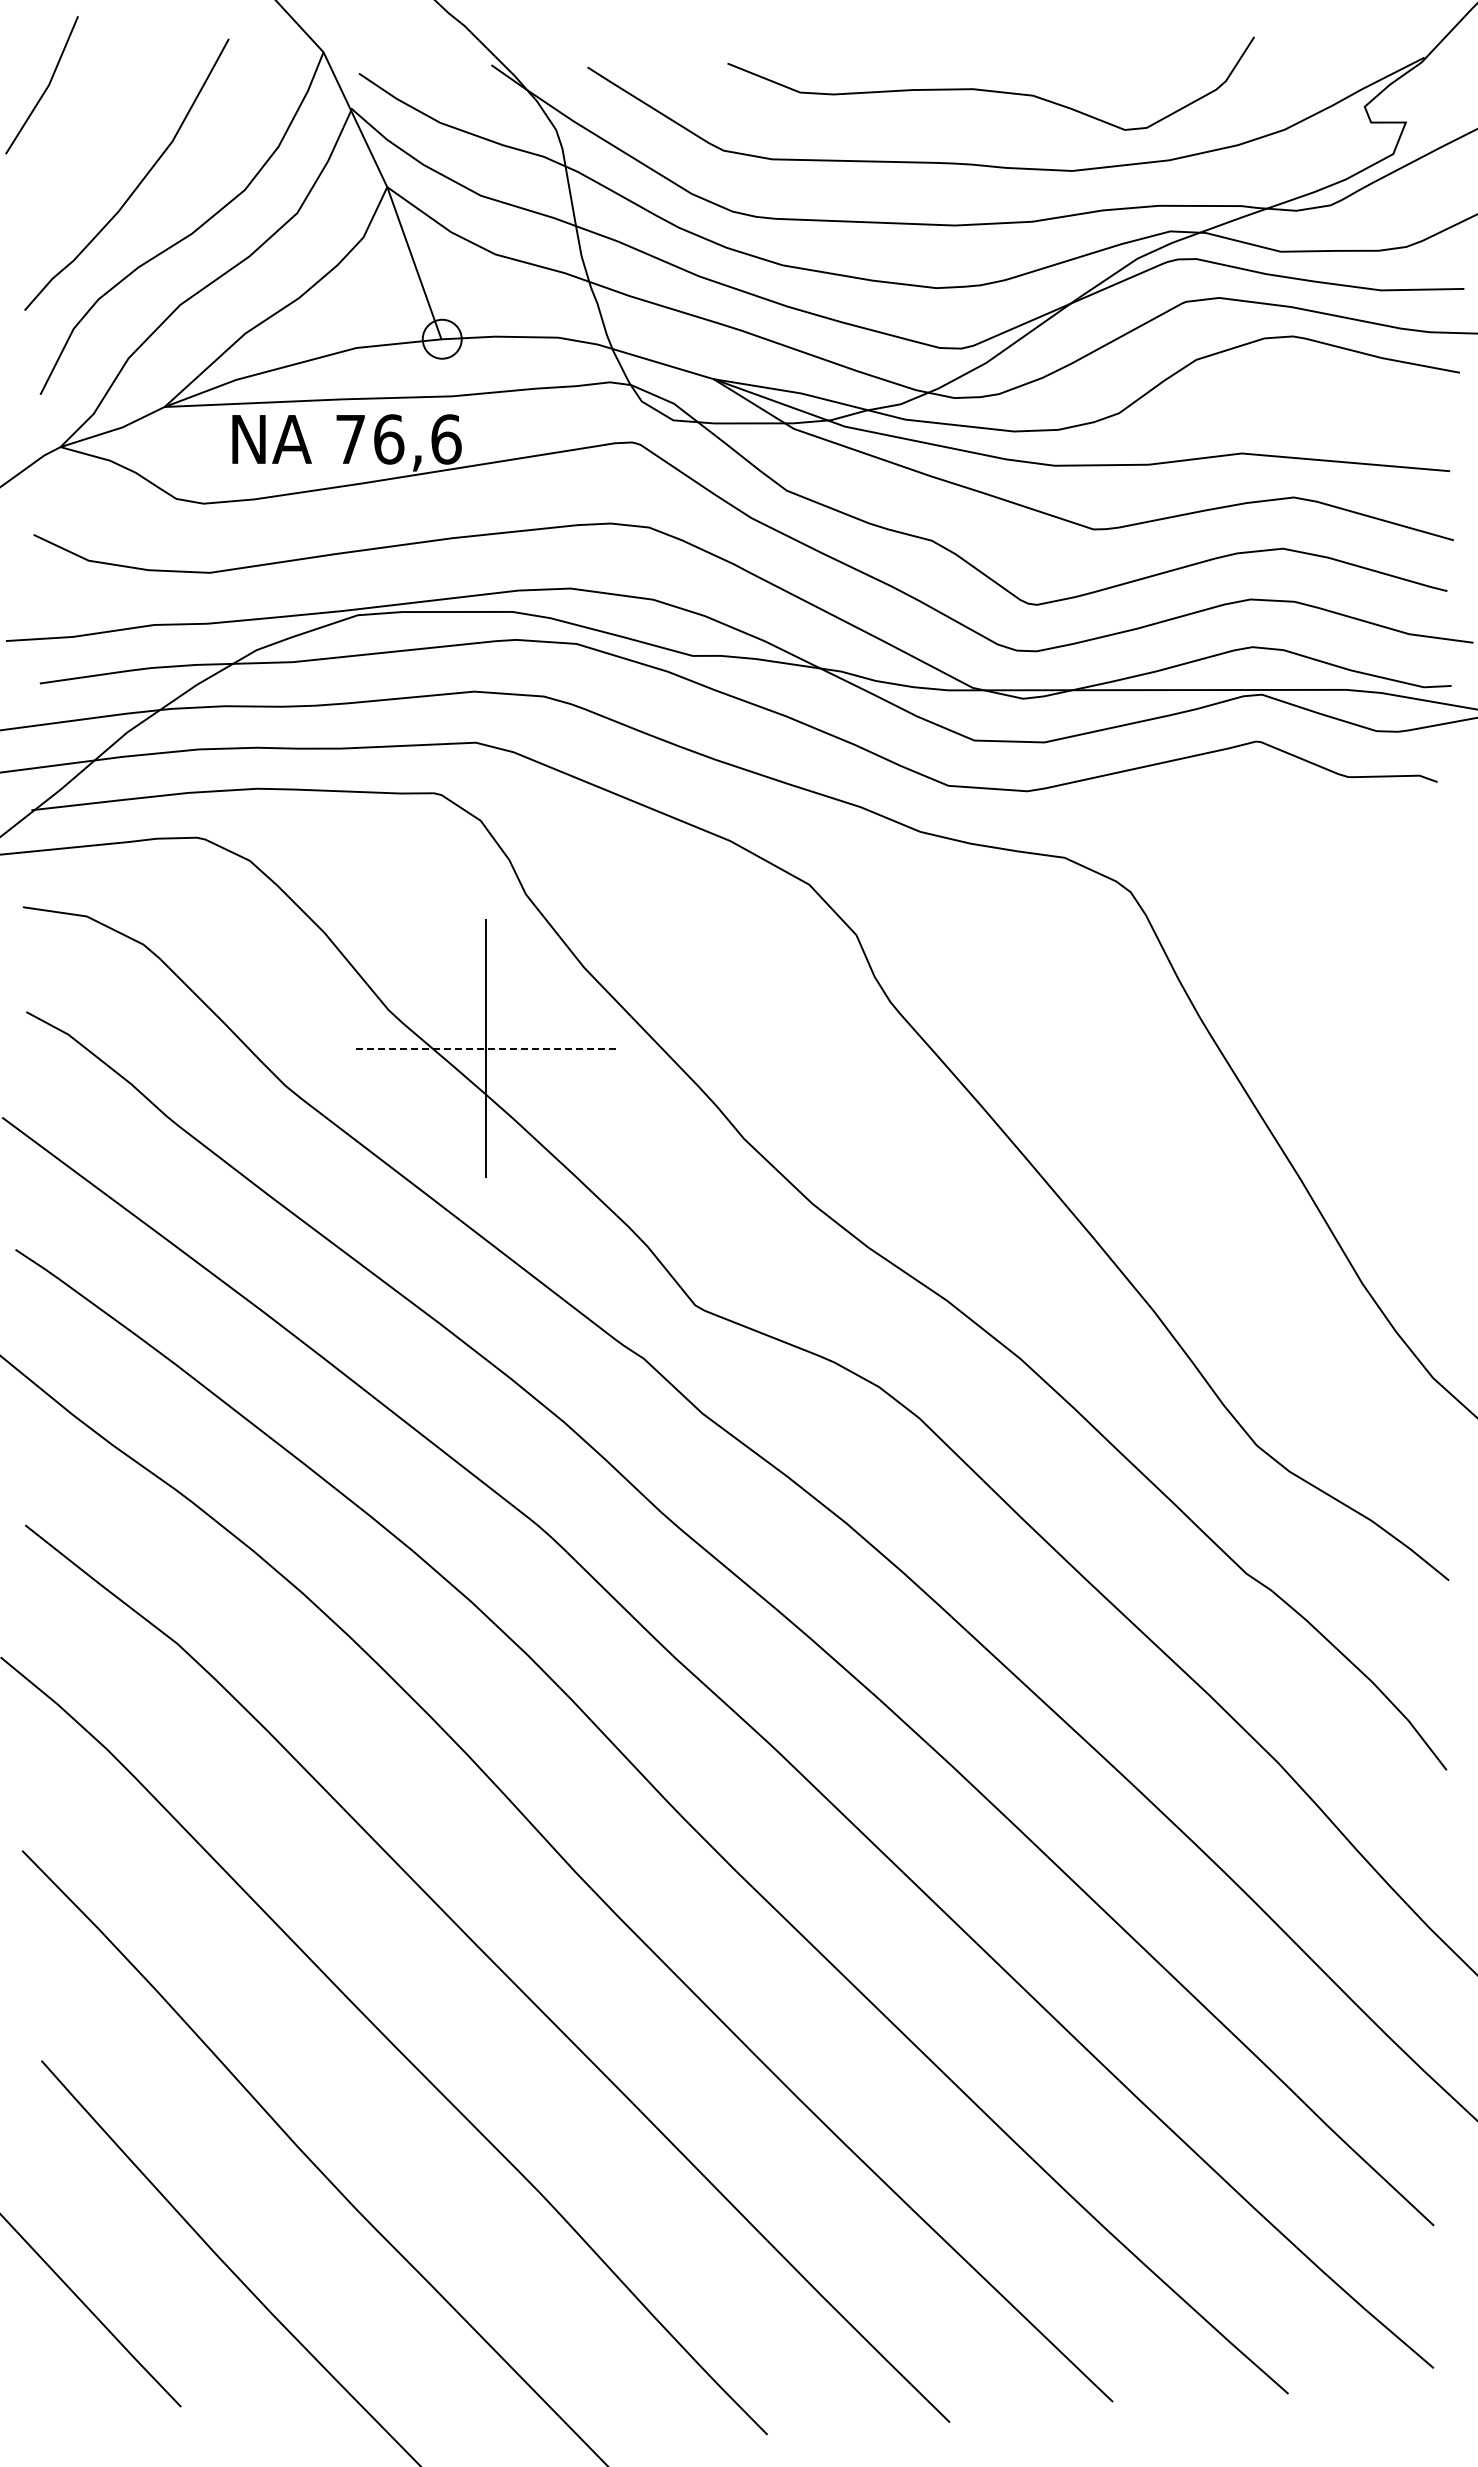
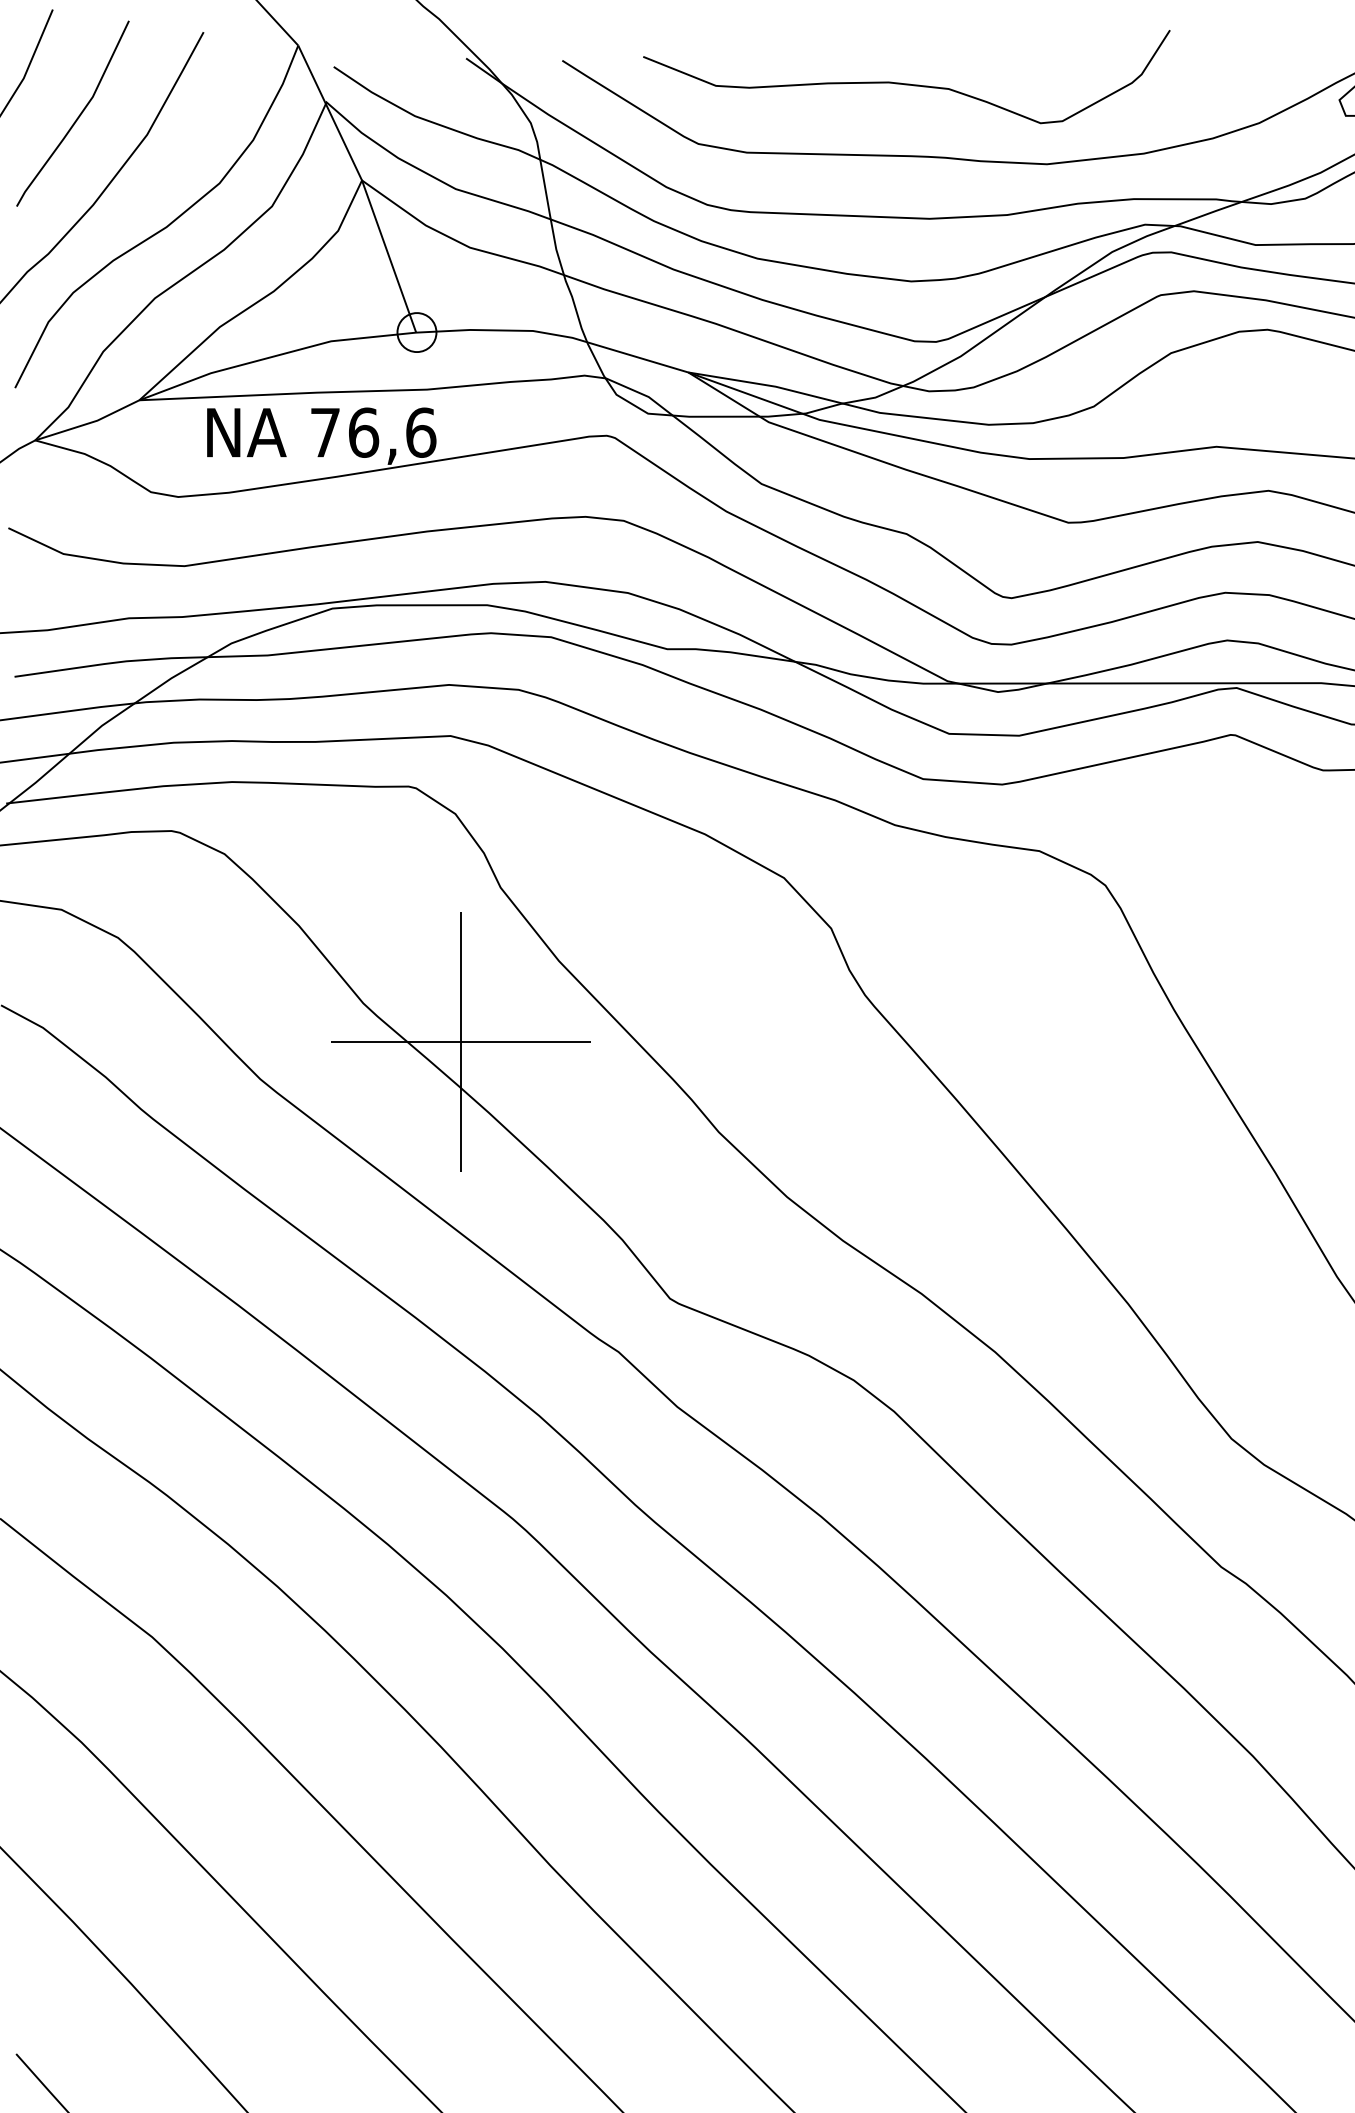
curve: (987, 89) -> (903, 82), moved
line: (103, 122) -> (78, 115), added
line: (486, 1048) -> (461, 1041), dashed -> solid

